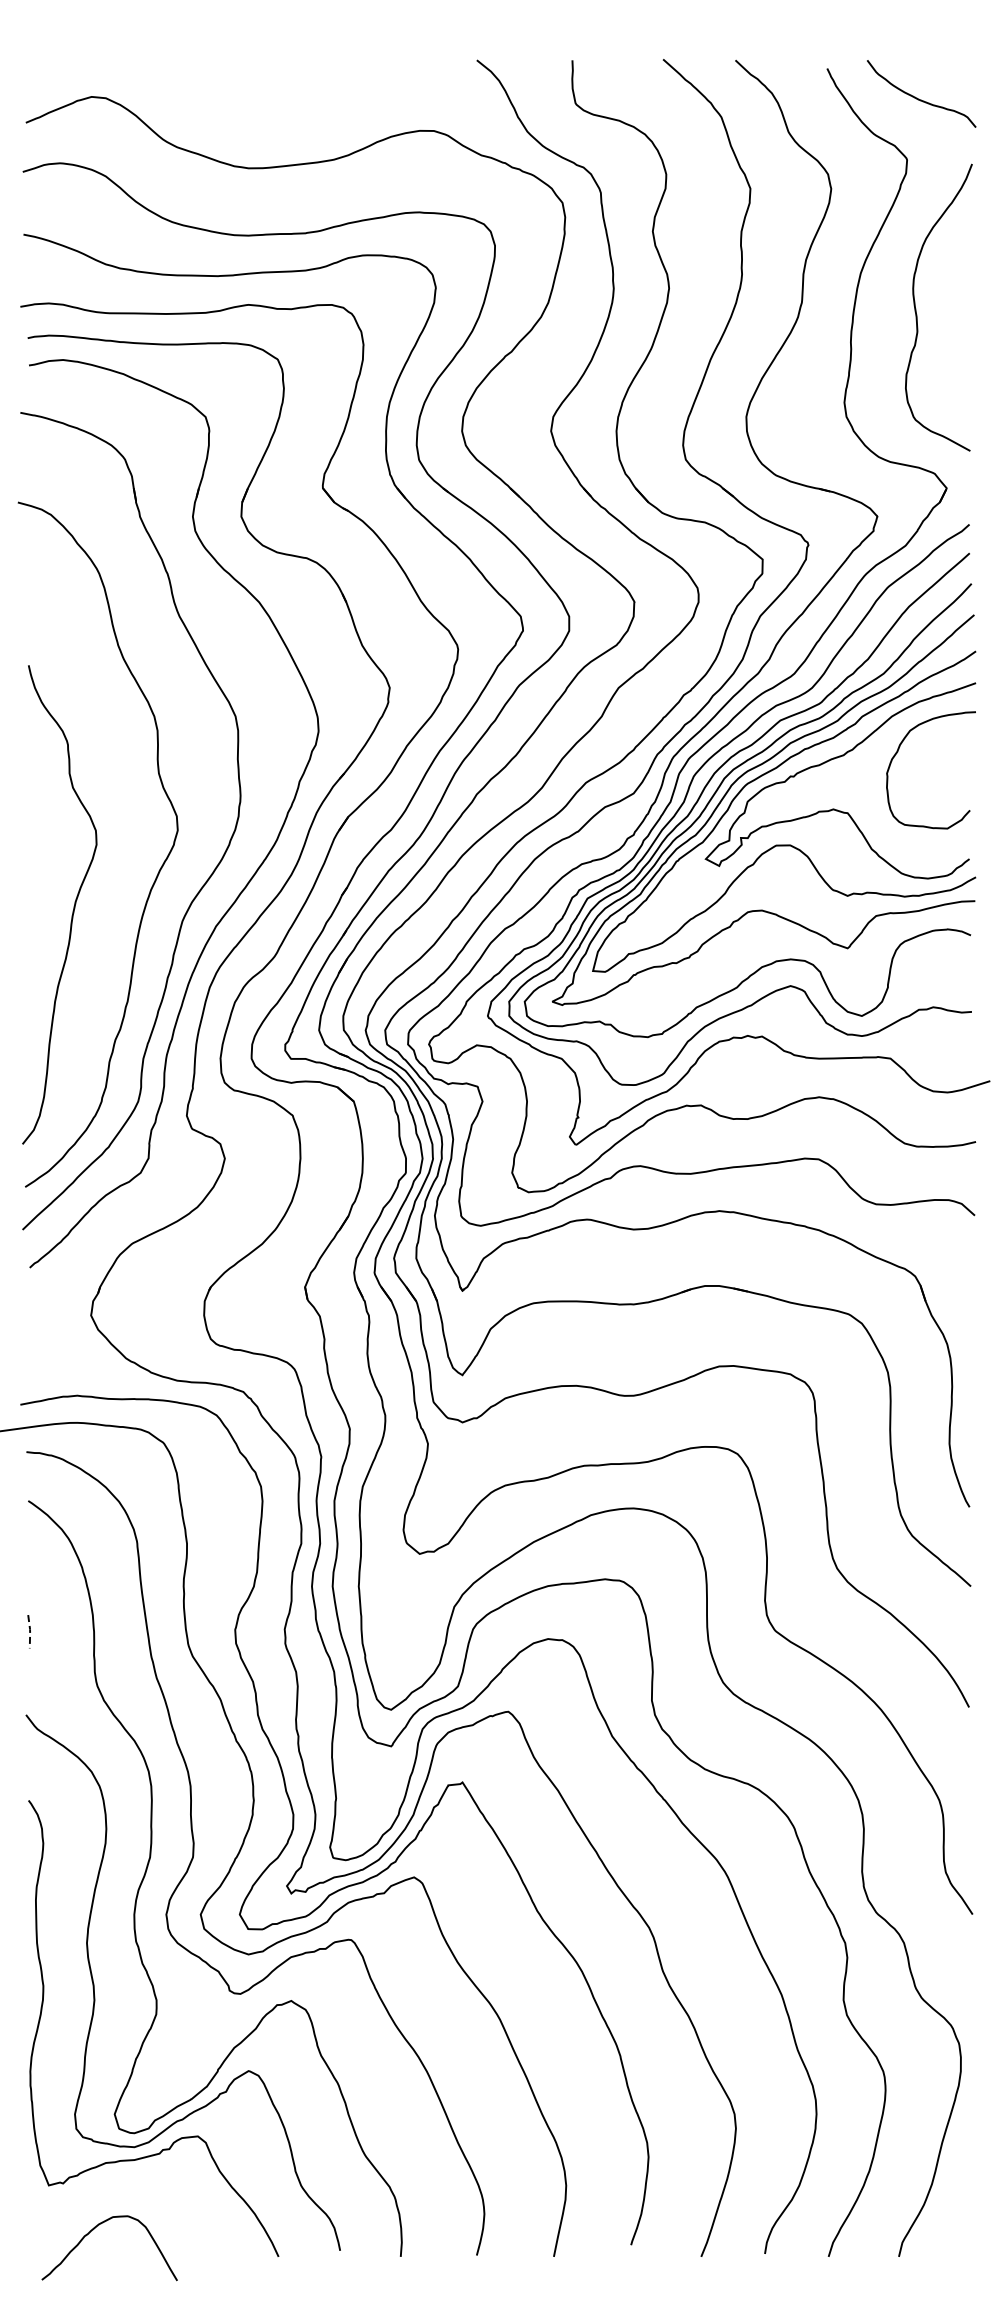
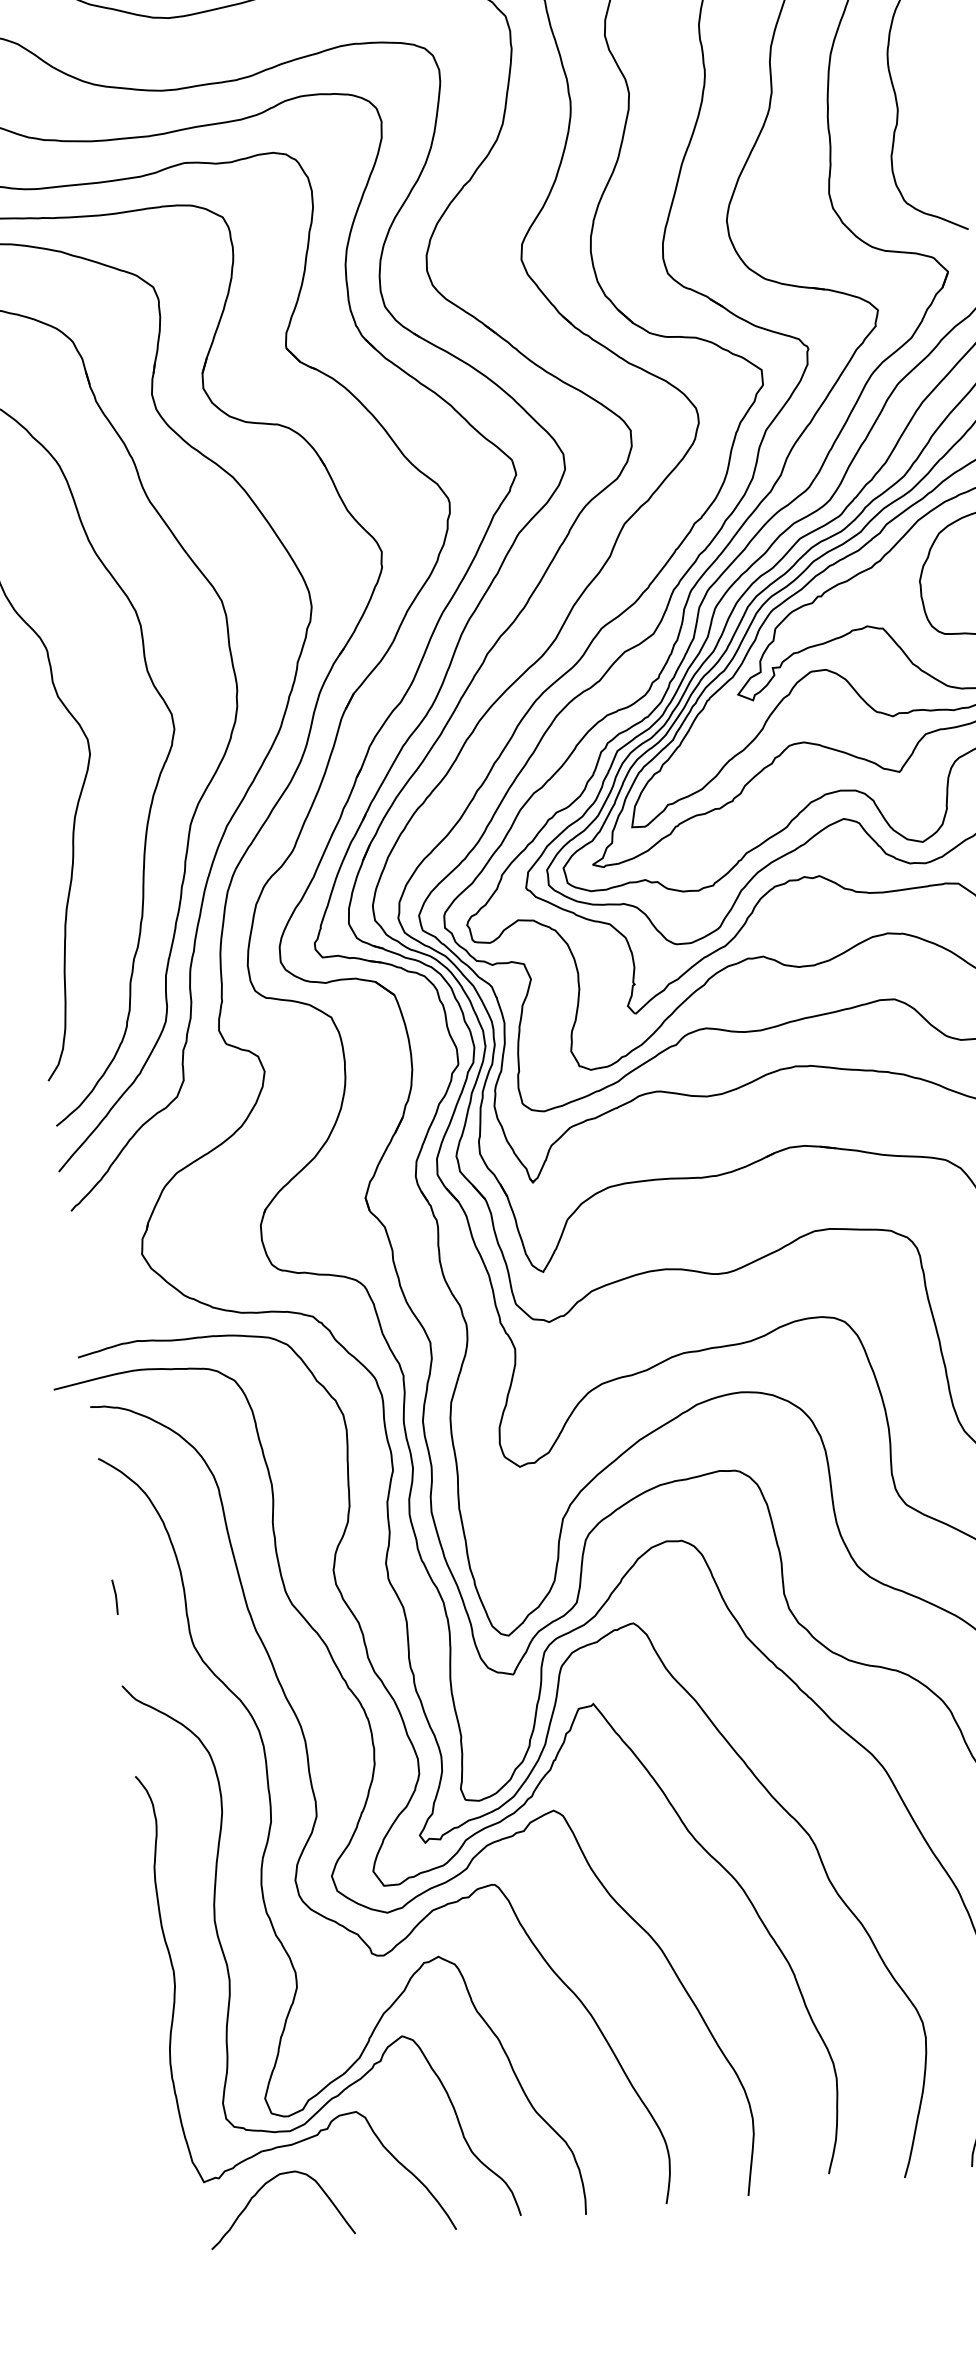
line: (30, 1632) -> (116, 1597), dashed -> solid
curve: (93, 2230) -> (260, 2190), moved

